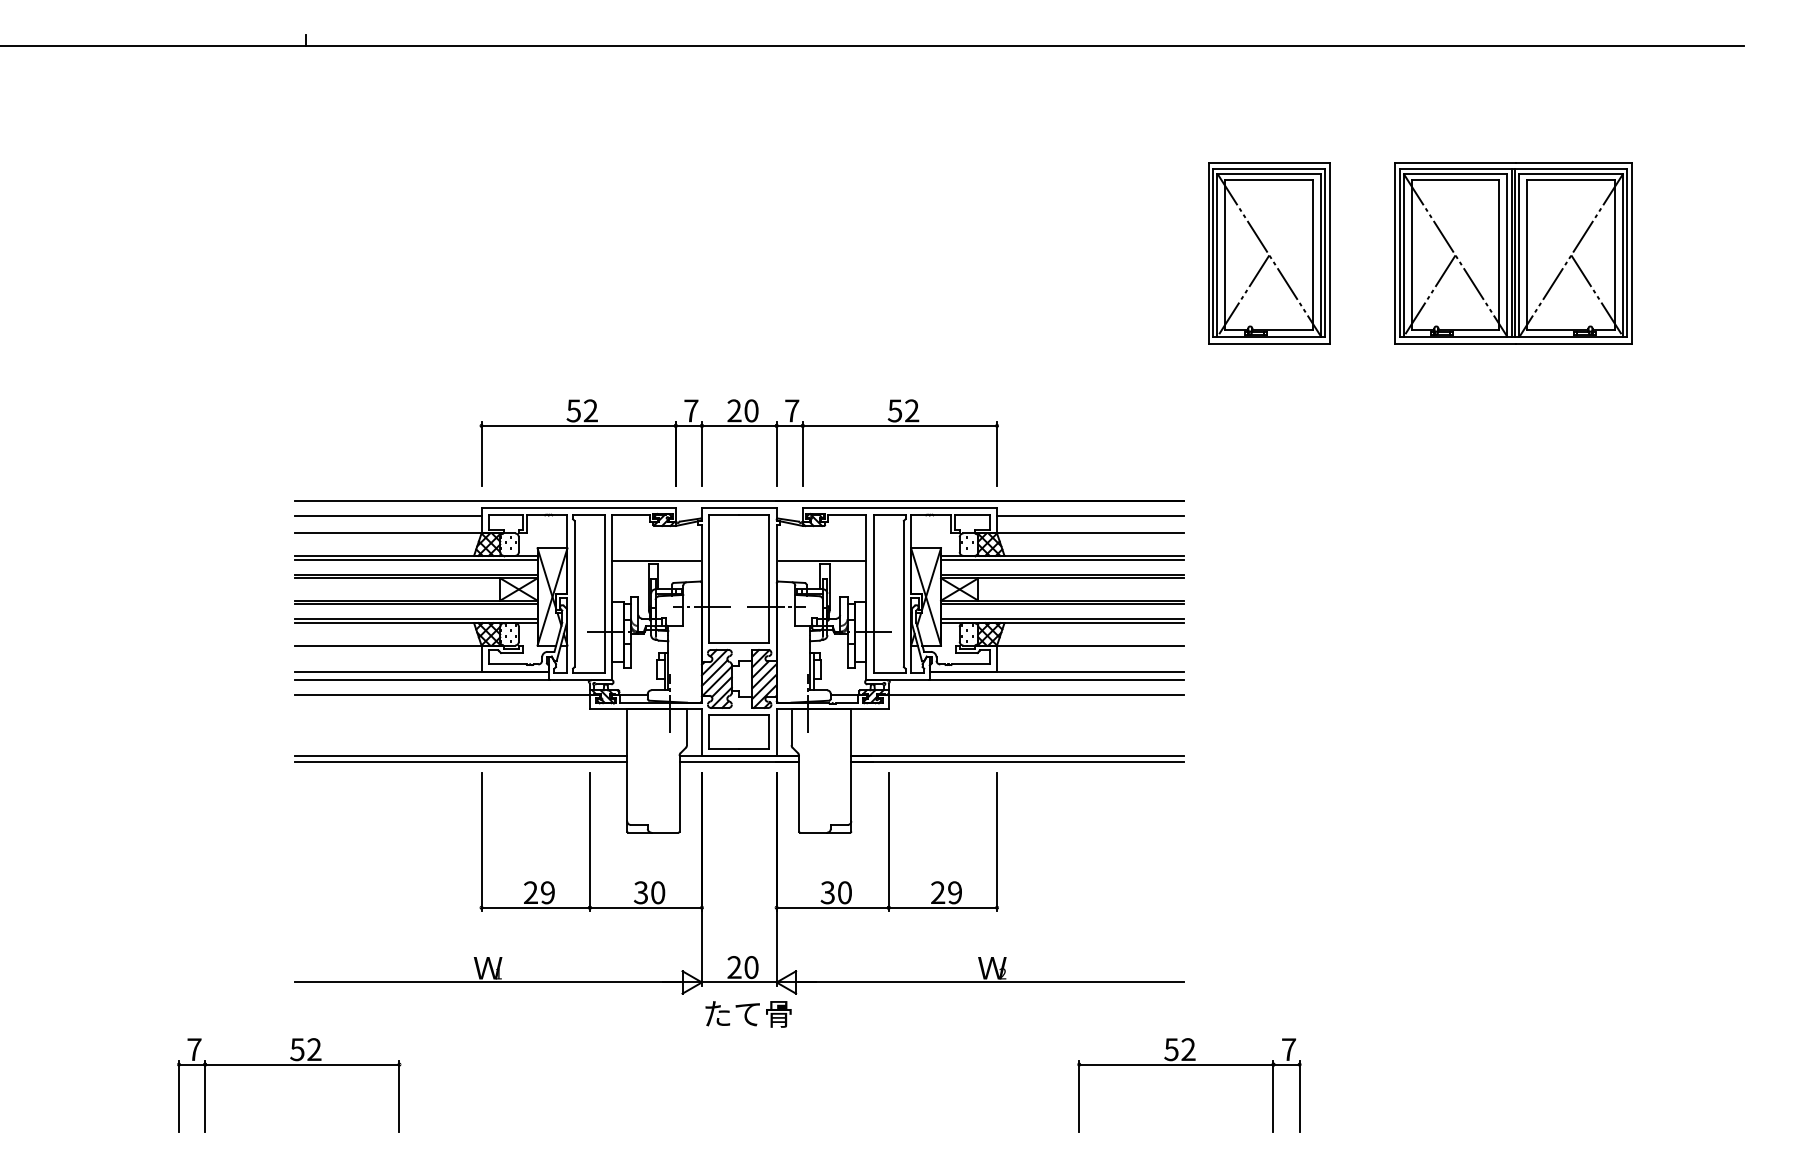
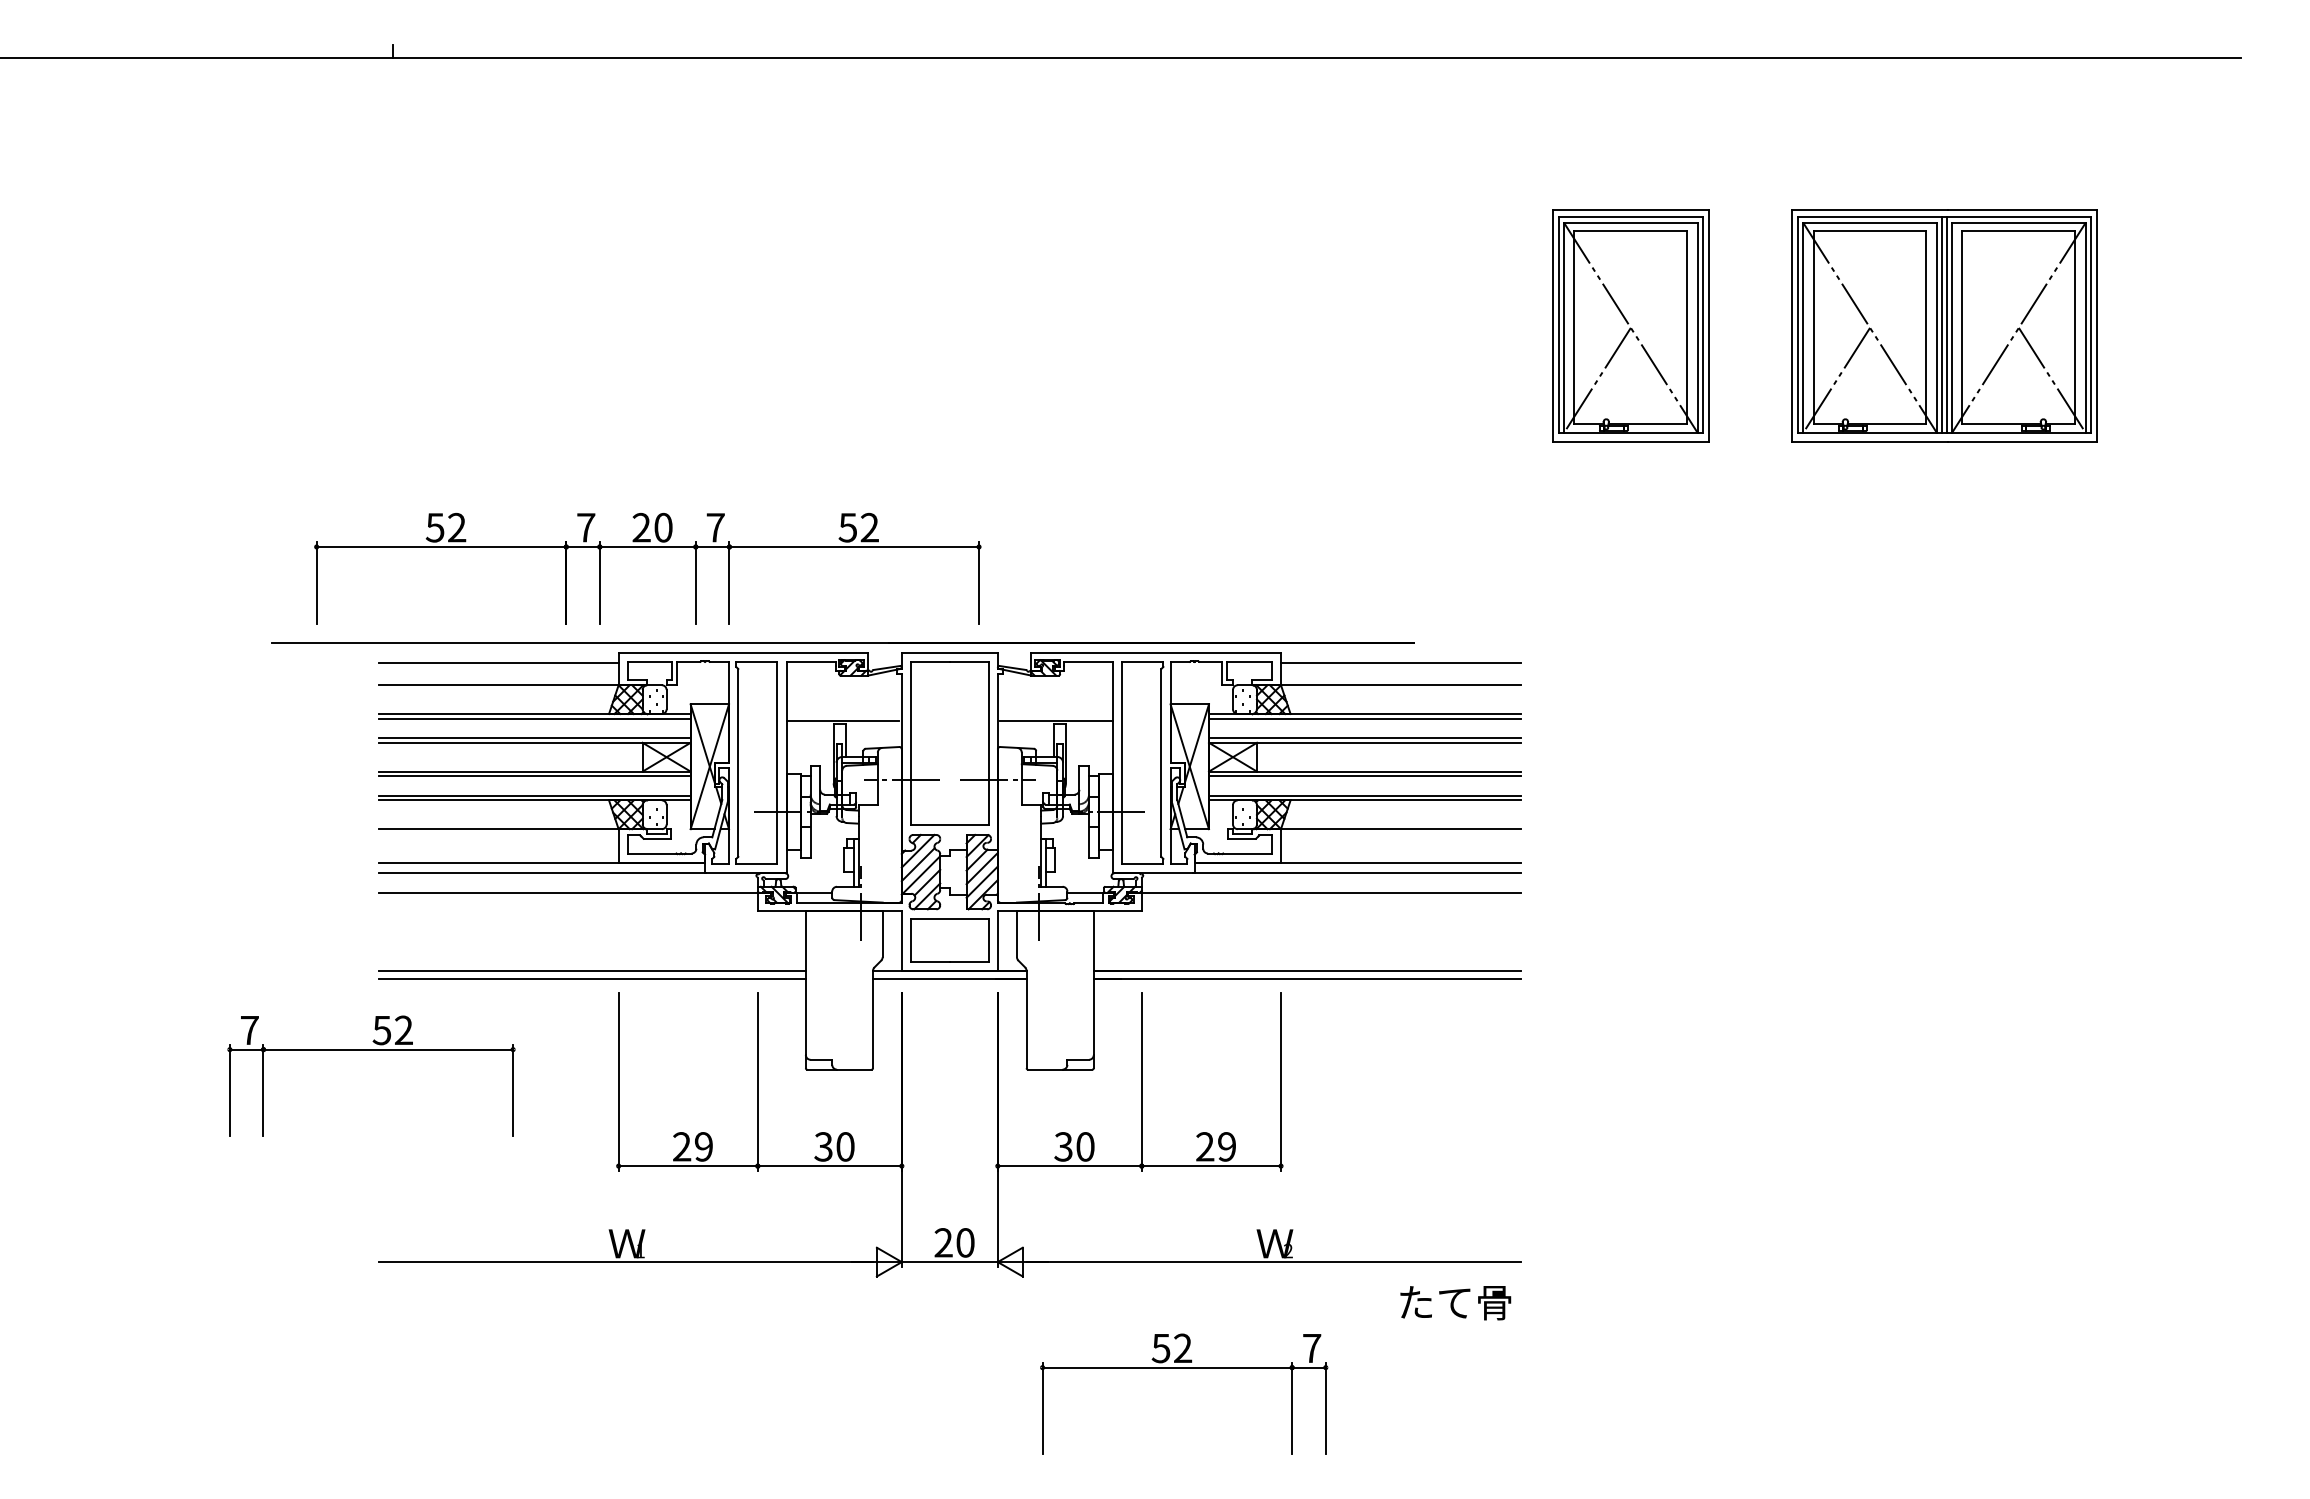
part: (739, 426) -> (647, 547), moved
line: (739, 500) -> (842, 642), moved
text: (748, 1014) -> (1455, 1303), moved
part: (289, 1065) -> (371, 1050), moved
part: (1189, 1065) -> (1184, 1368), moved

